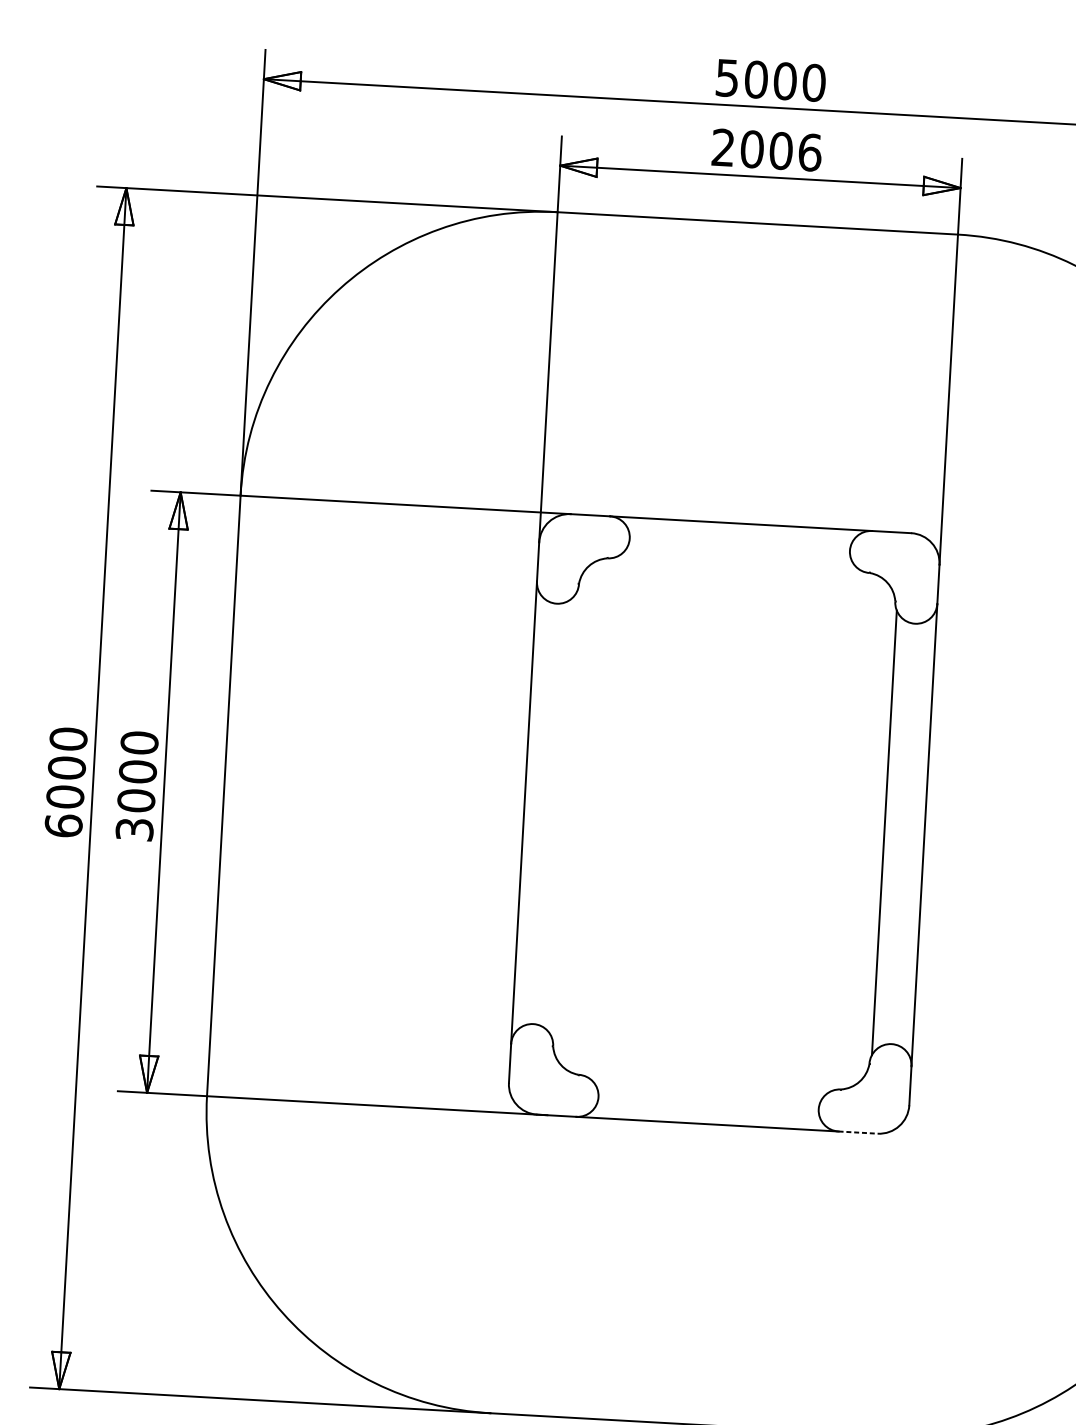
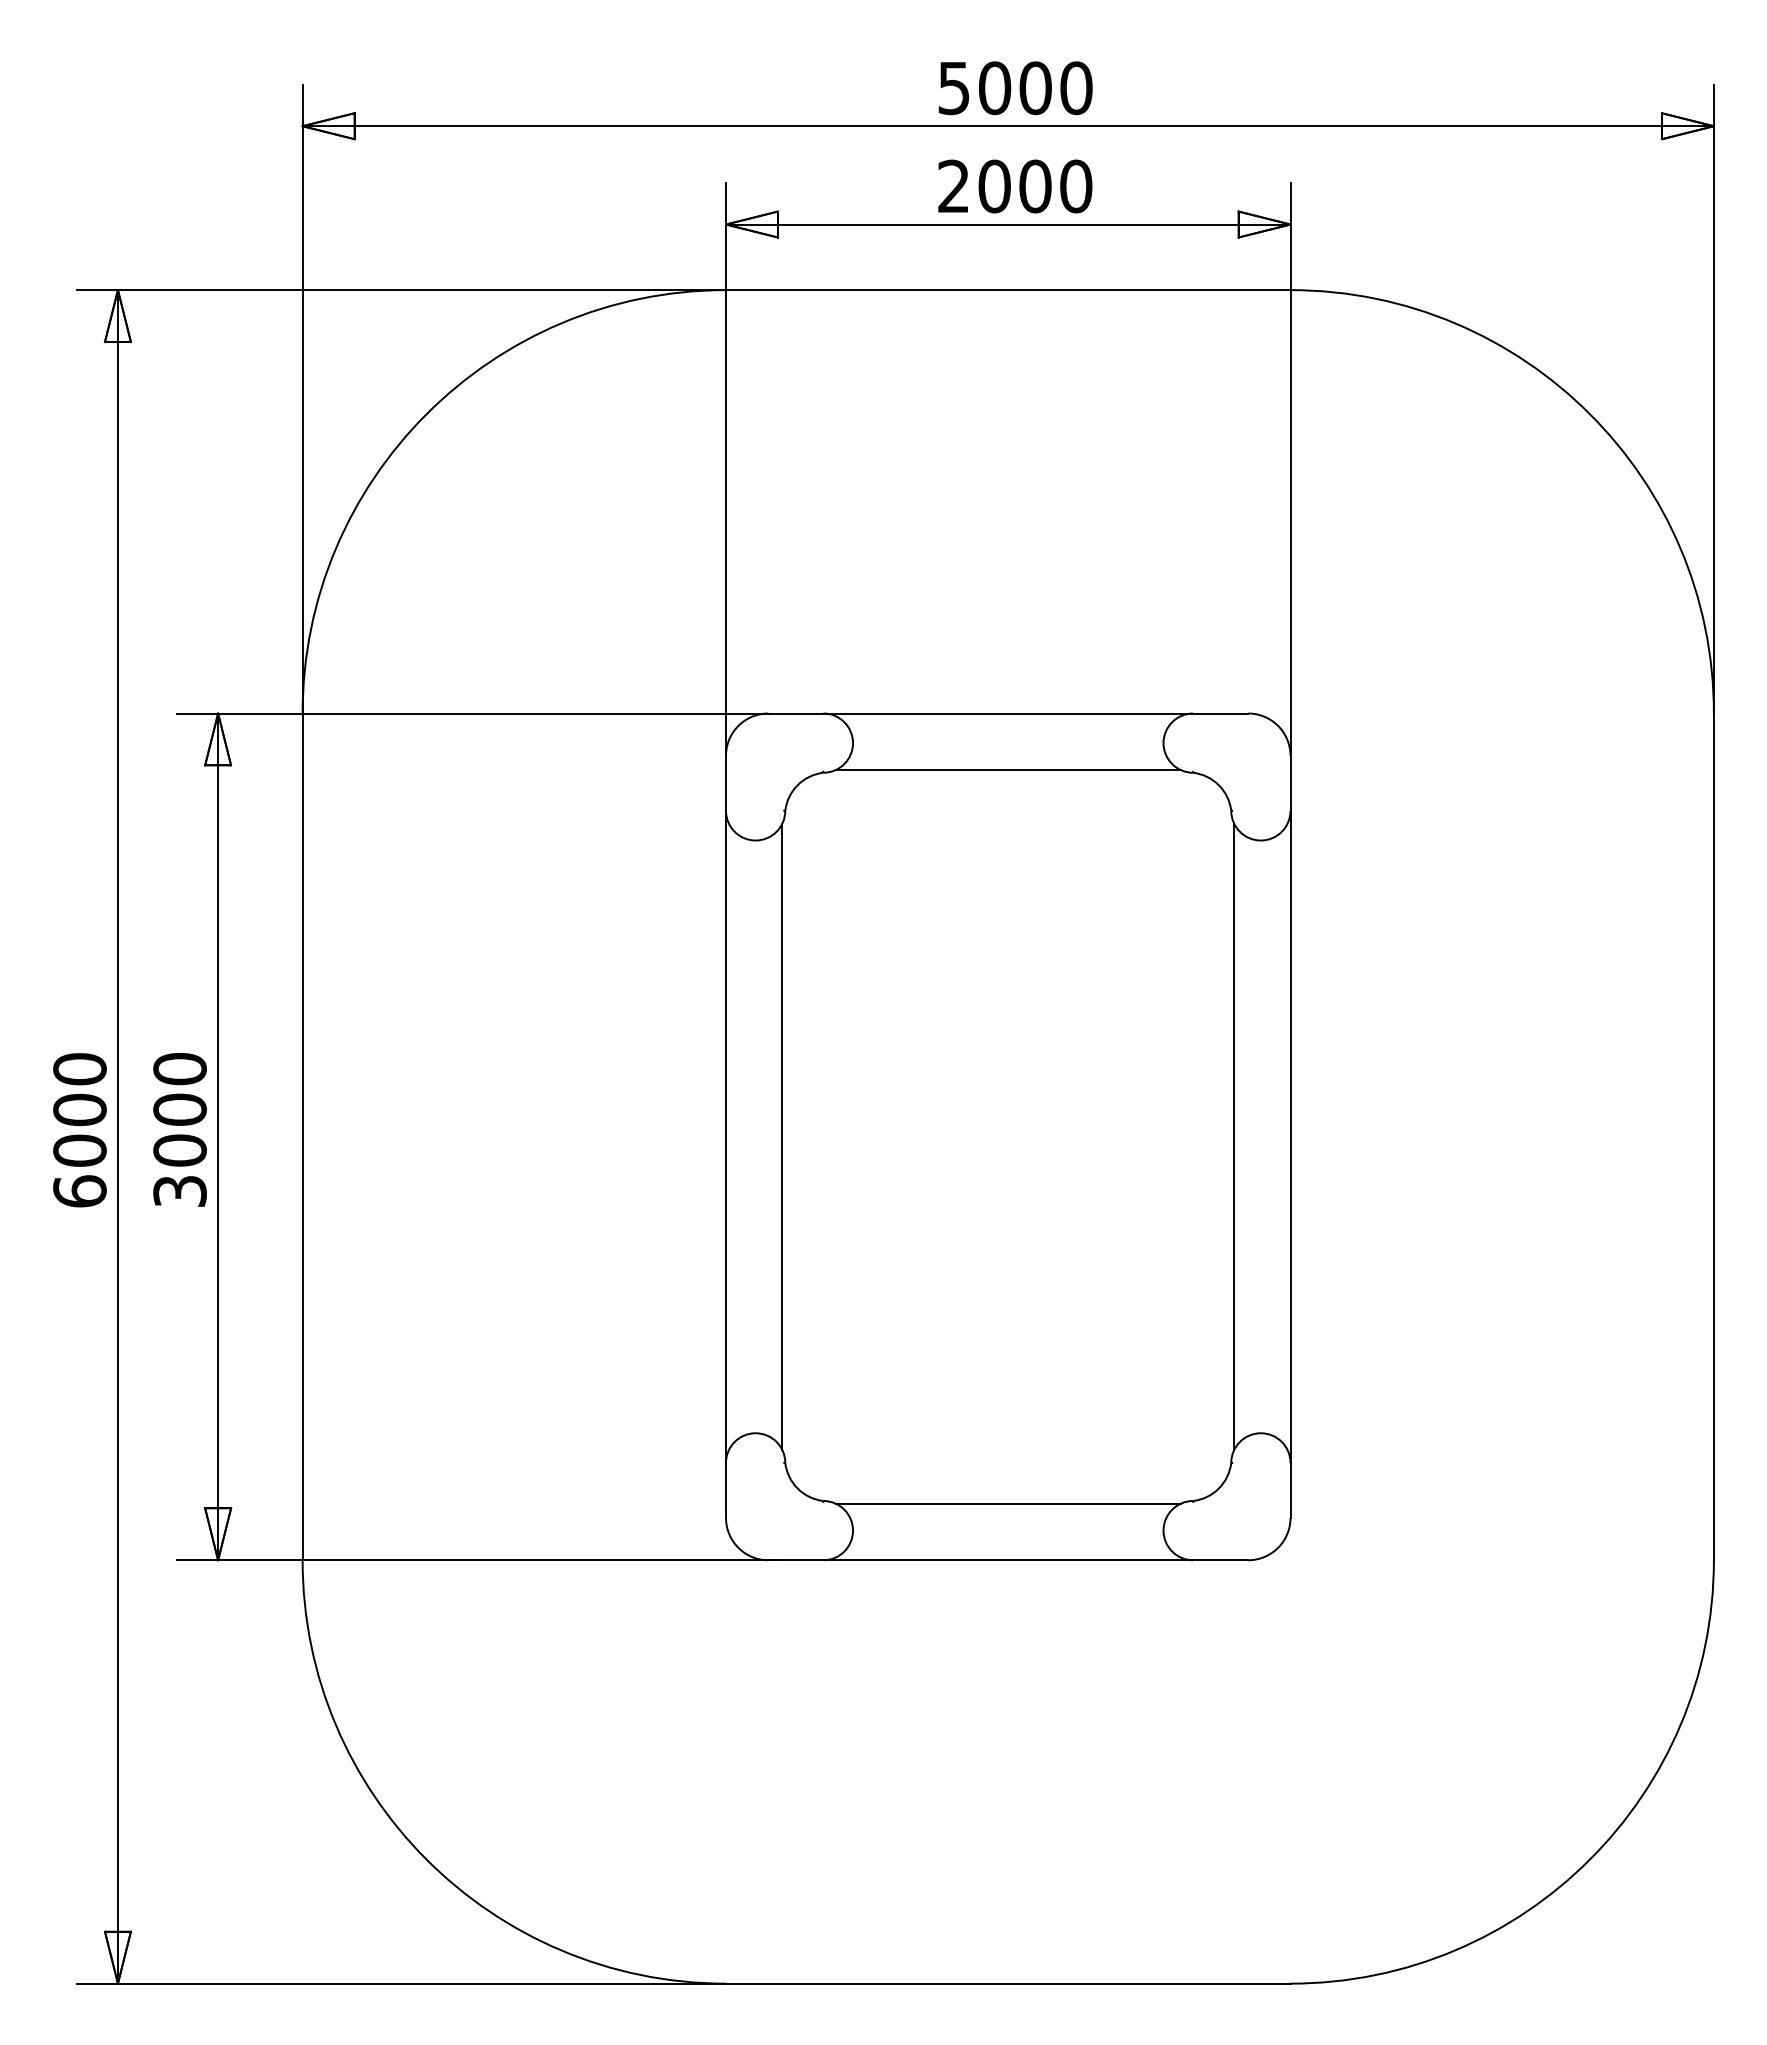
text: (810, 152) -> (1076, 186), 2006 -> 2000
line: (738, 563) -> (1008, 769), added
line: (564, 814) -> (782, 1136), added
line: (709, 1083) -> (1008, 1503), added
line: (857, 1132) -> (1220, 1560), dashed -> solid

